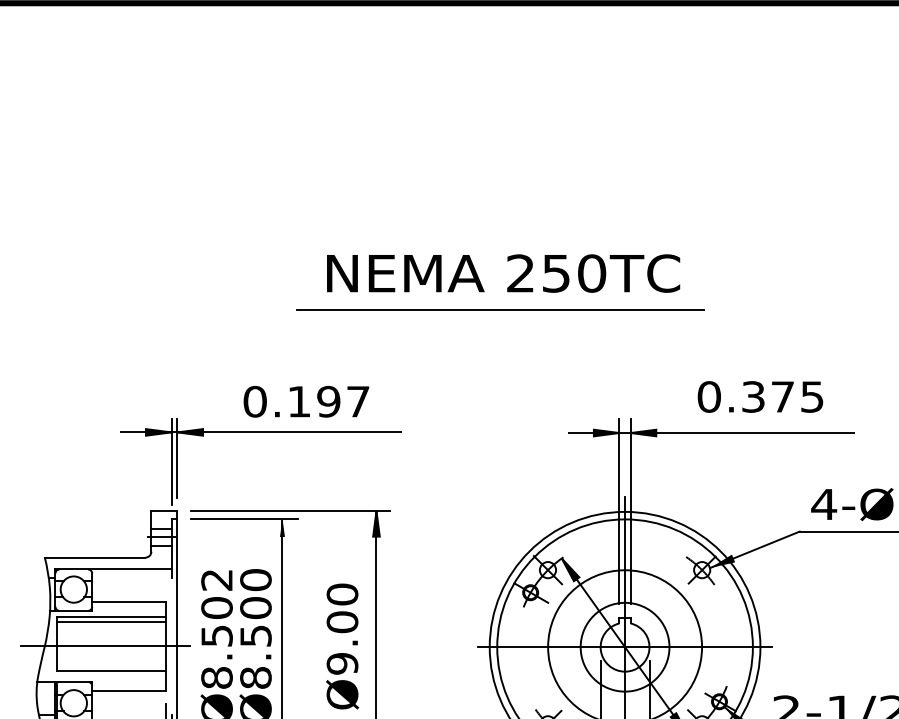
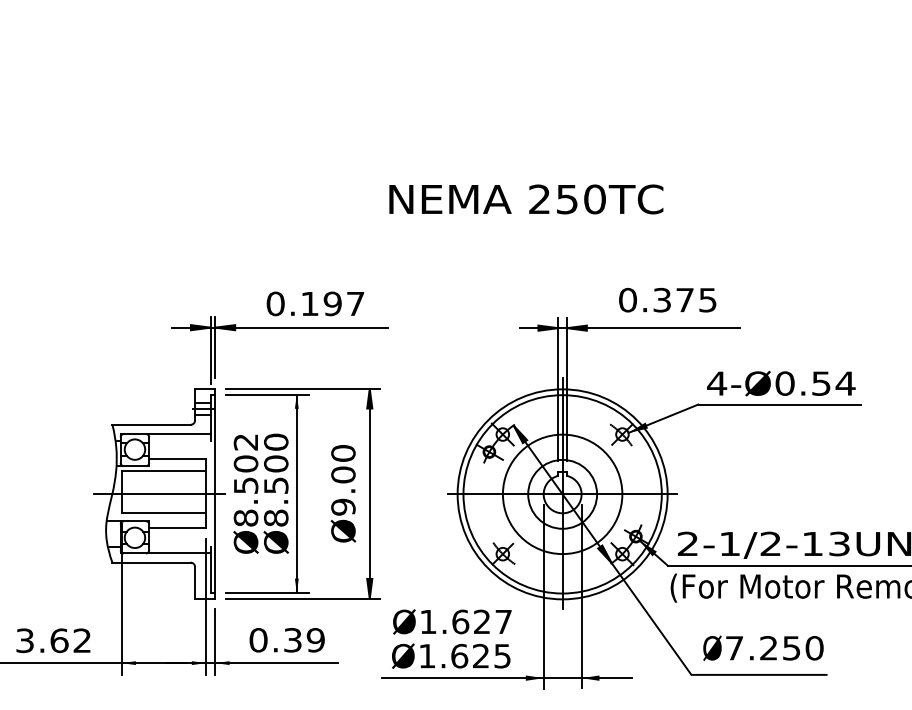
text: (503, 273) -> (526, 199), moved
line: (499, 309) -> (465, 232), removed
line: (110, 621) -> (163, 474), removed

